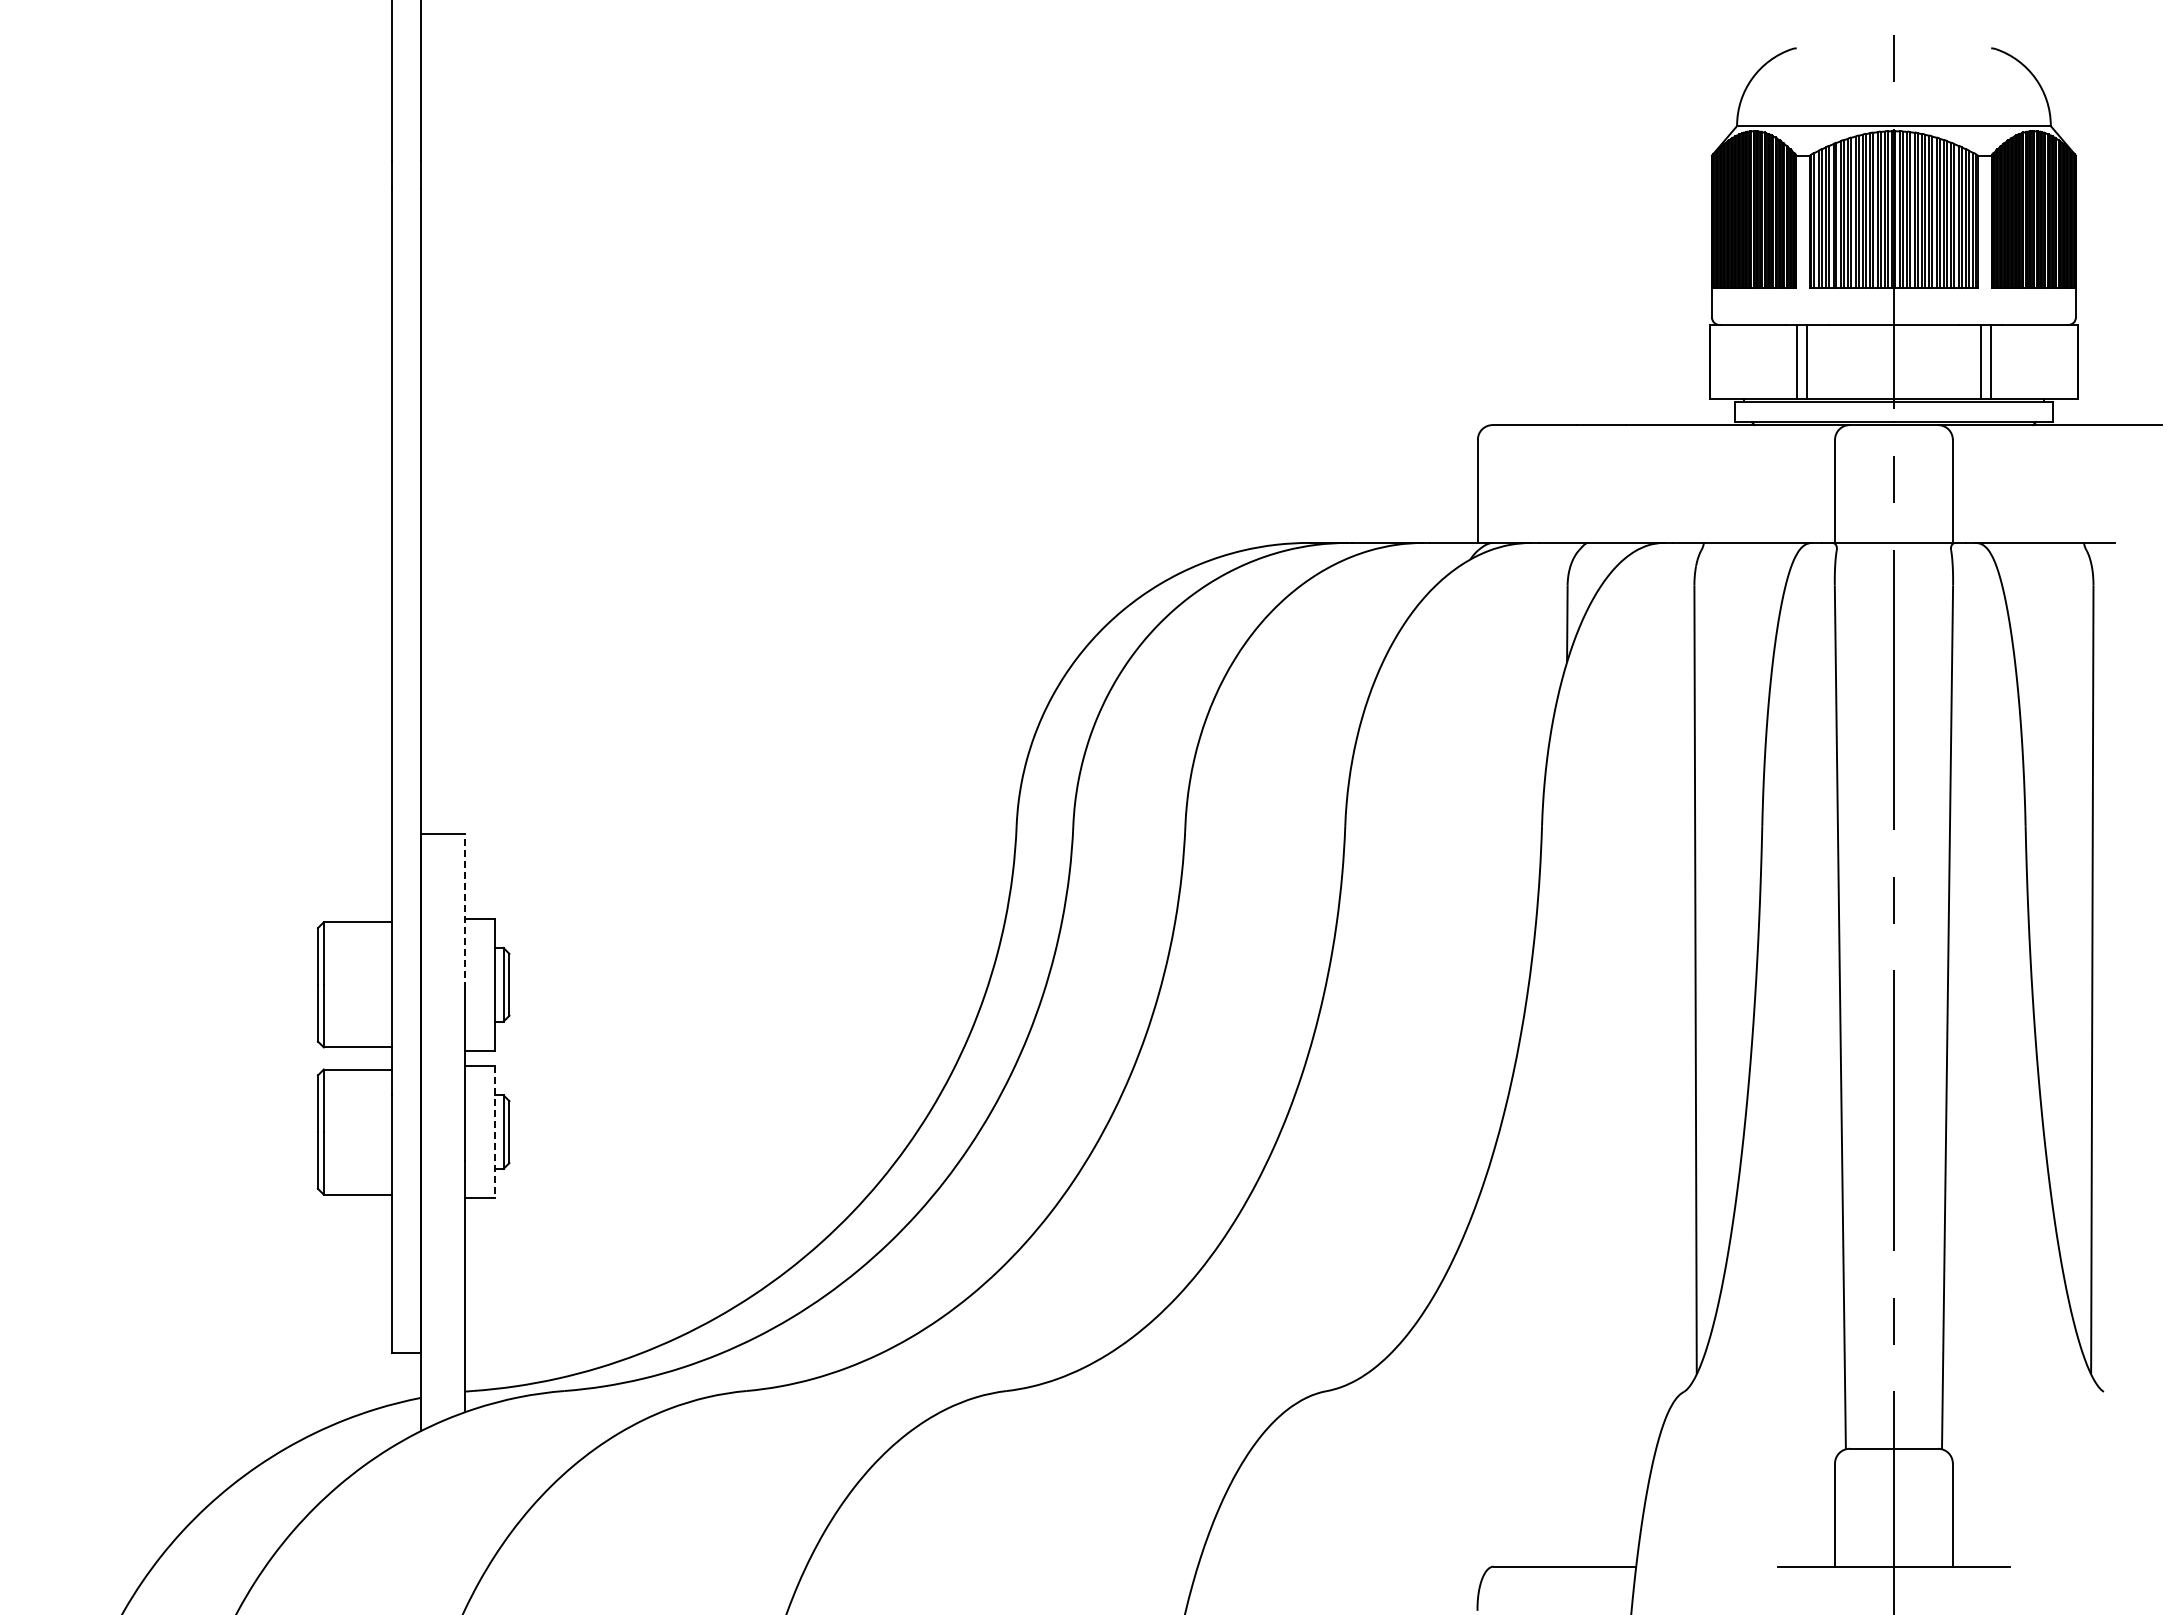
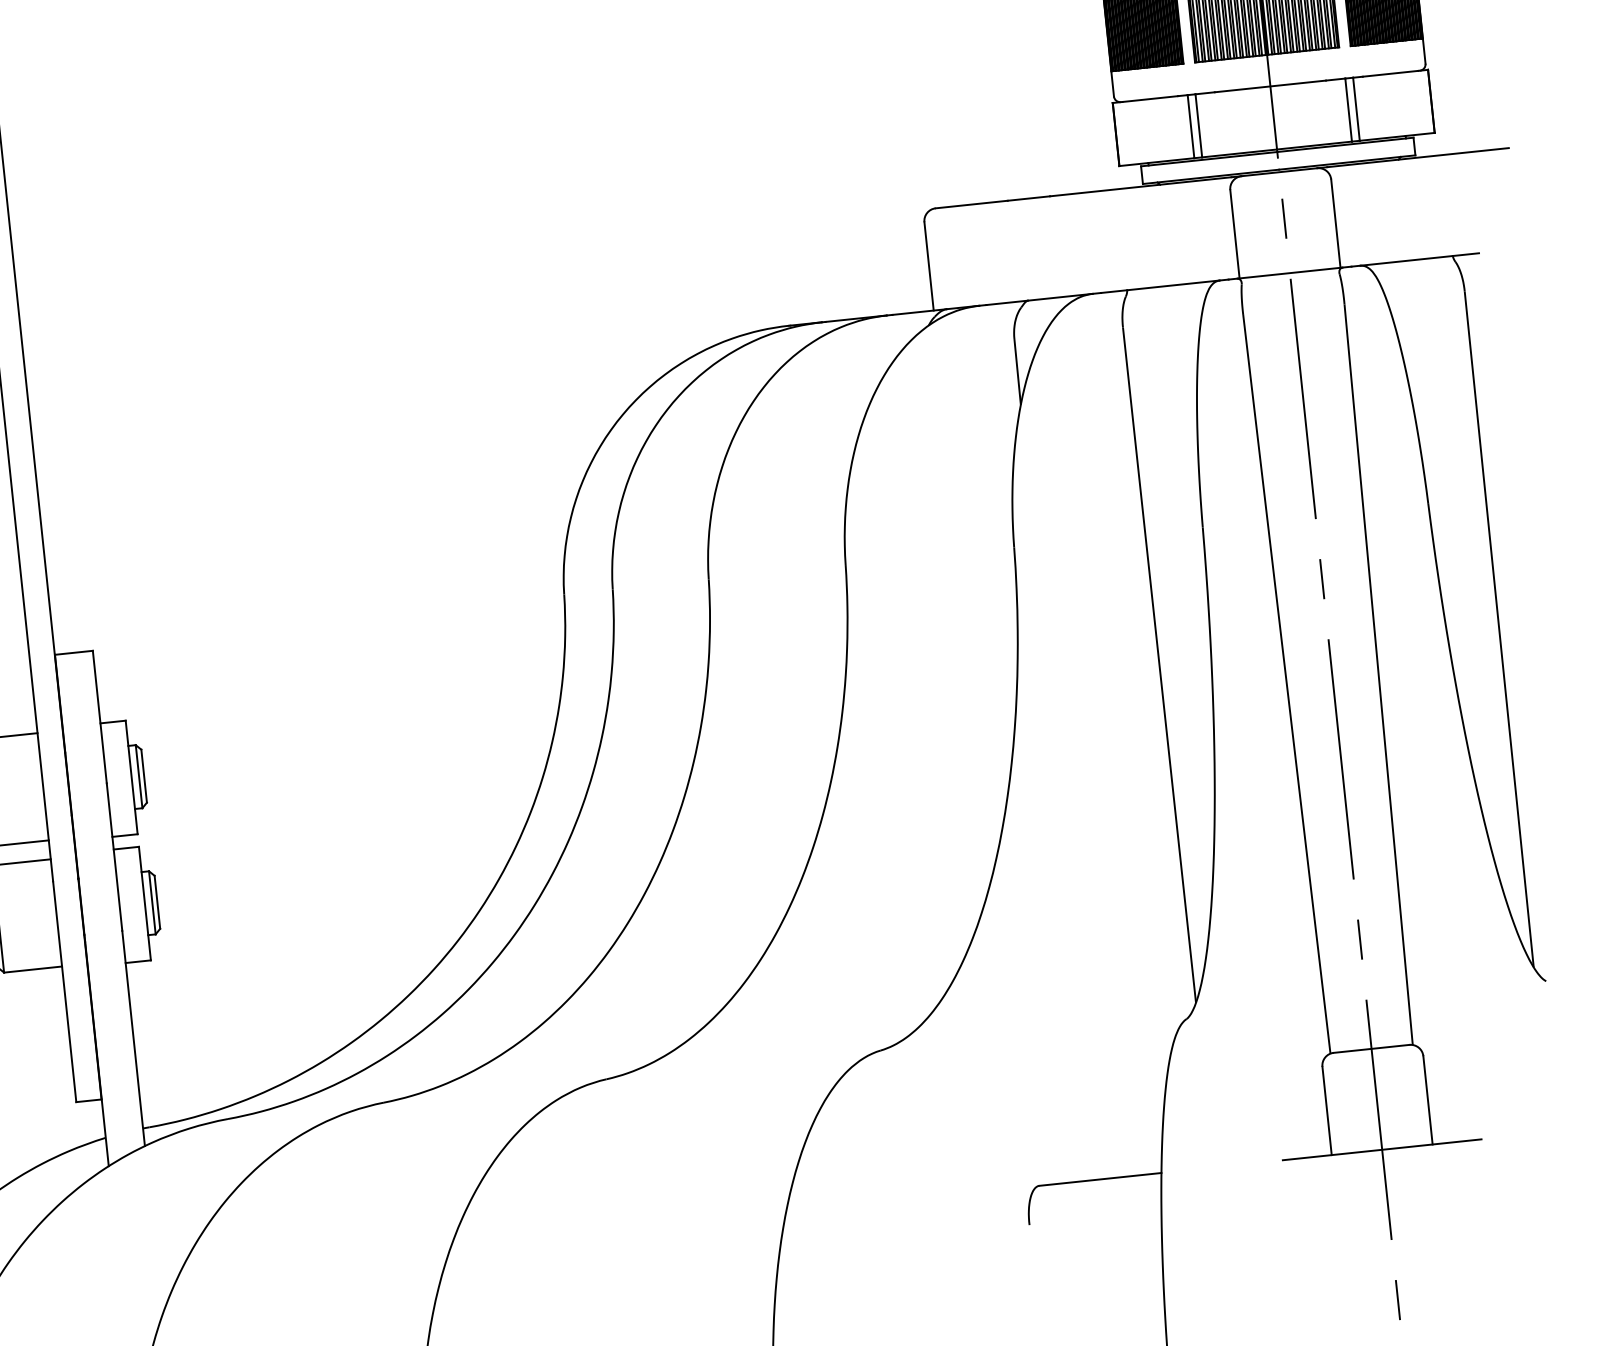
line: (465, 910) -> (99, 716), dashed -> solid
line: (494, 1132) -> (144, 903), dashed -> solid

